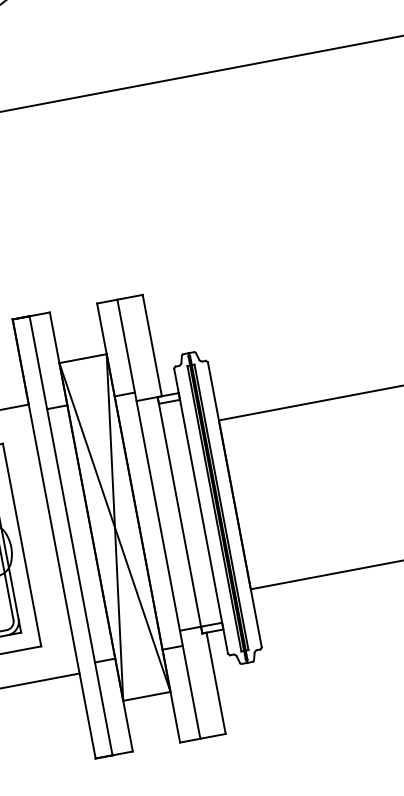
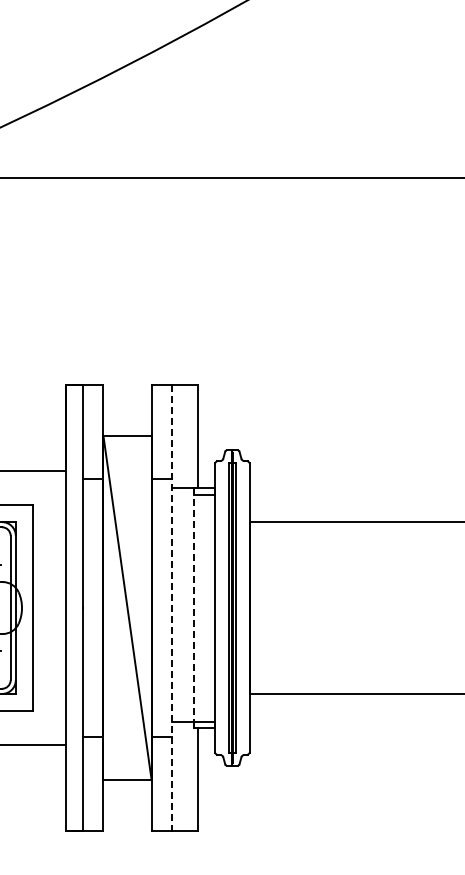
line: (179, 515) -> (193, 608), solid -> dashed
line: (159, 519) -> (172, 608), solid -> dashed
line: (114, 527) -> (127, 607), removed

